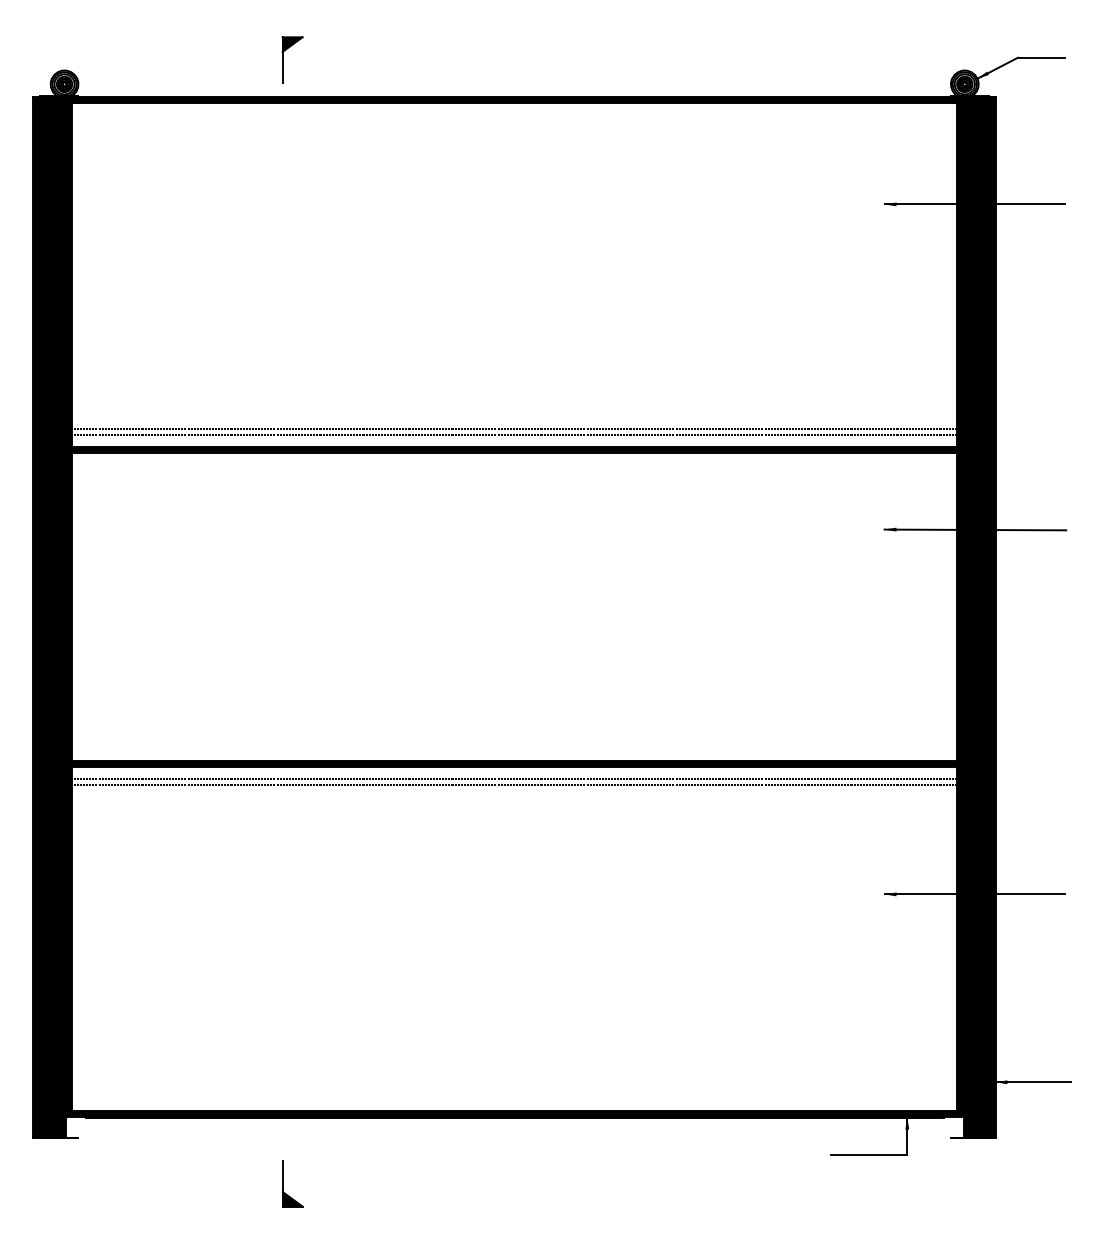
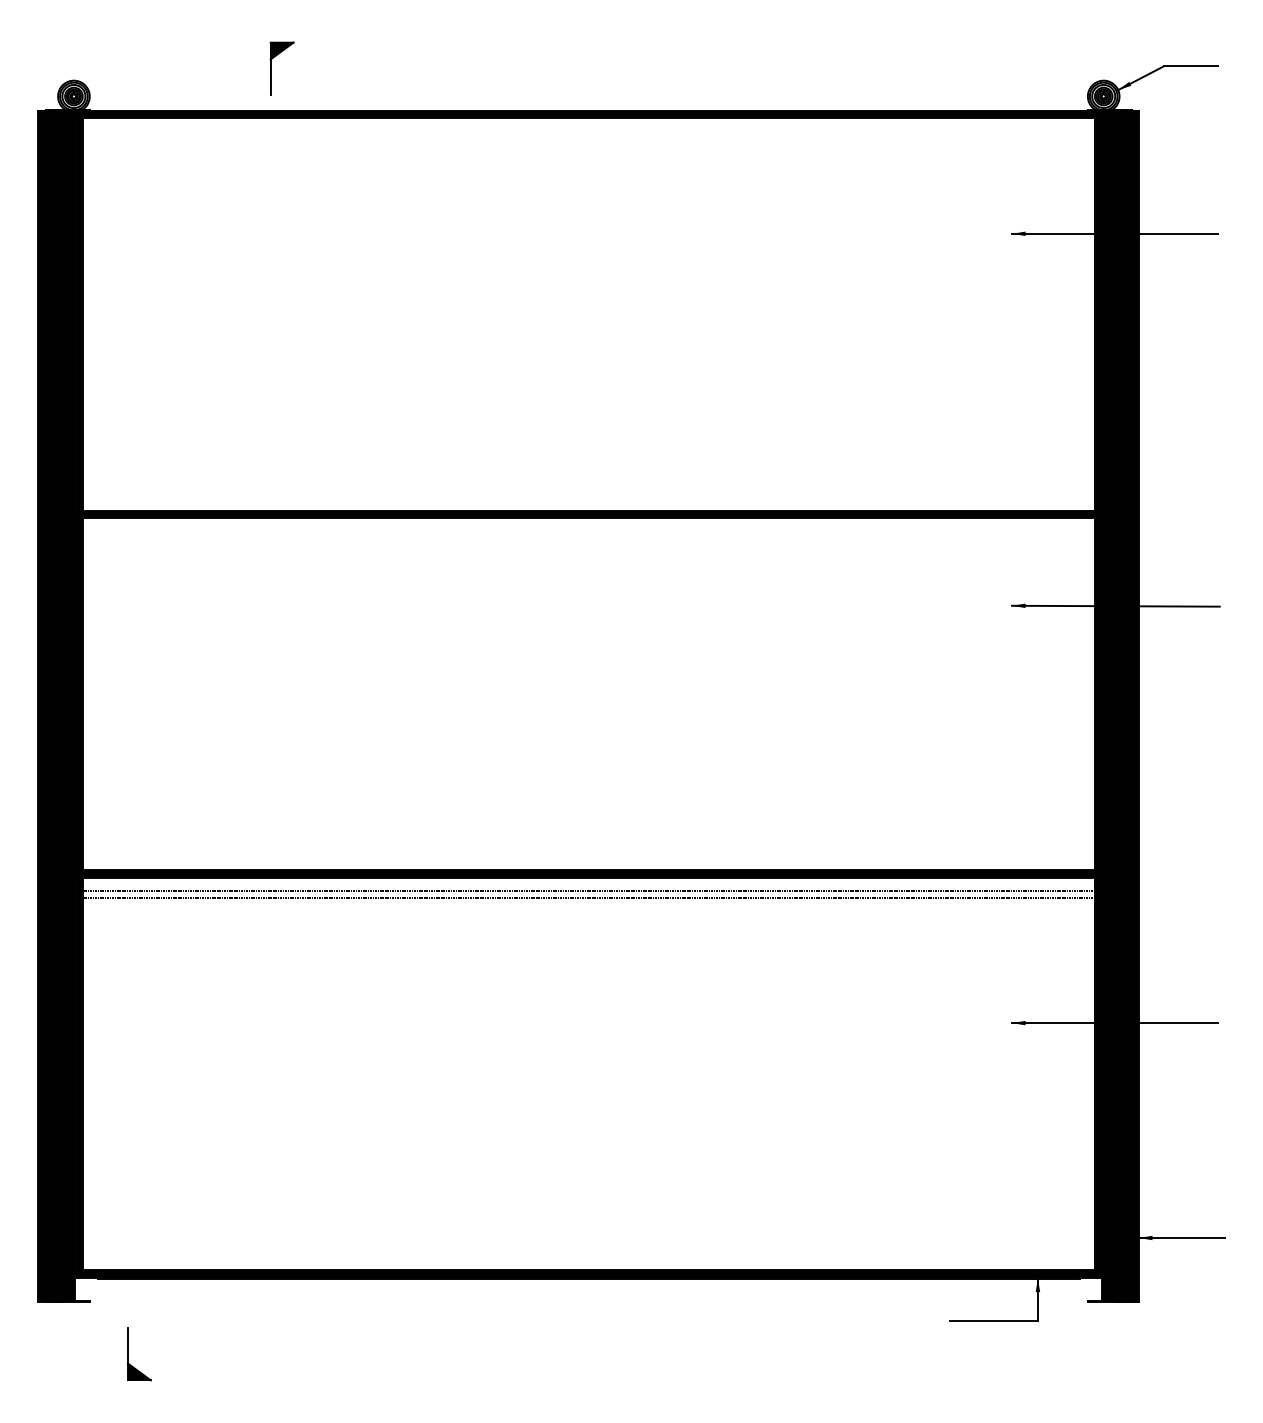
part: (283, 59) -> (271, 68), moved
line: (514, 429) -> (588, 491), removed
line: (514, 435) -> (588, 498), removed
part: (283, 1183) -> (128, 1353), moved

